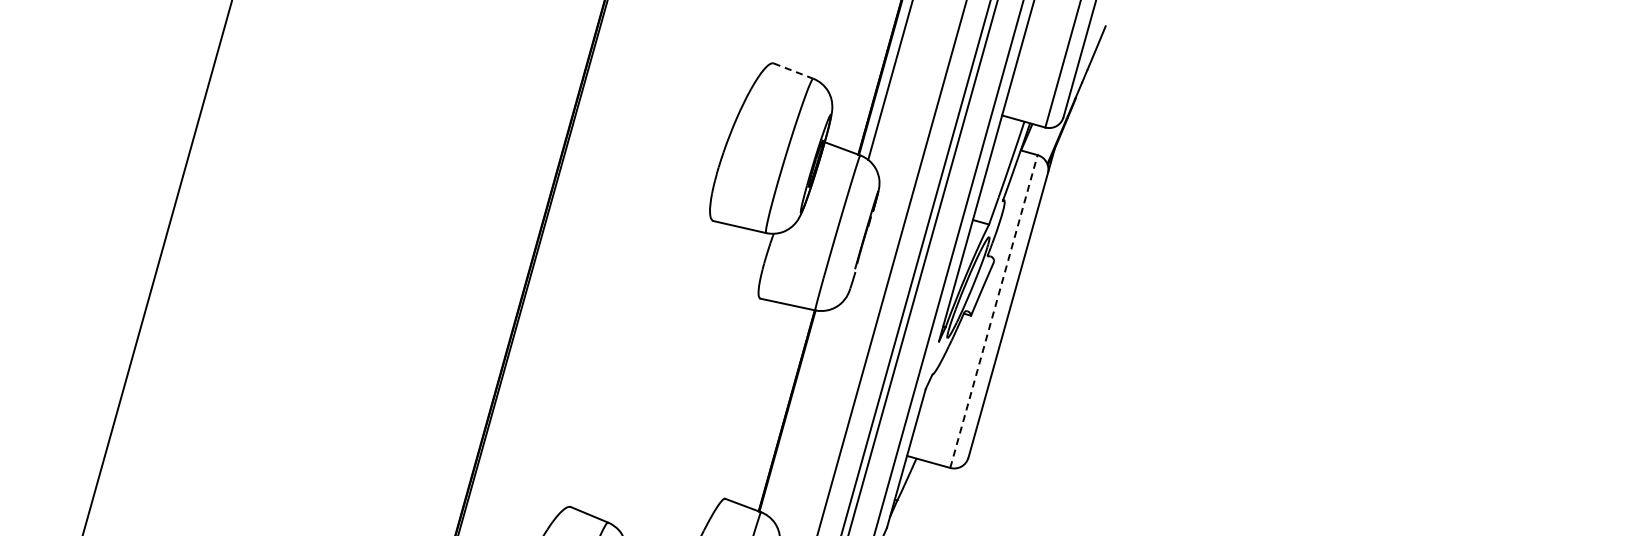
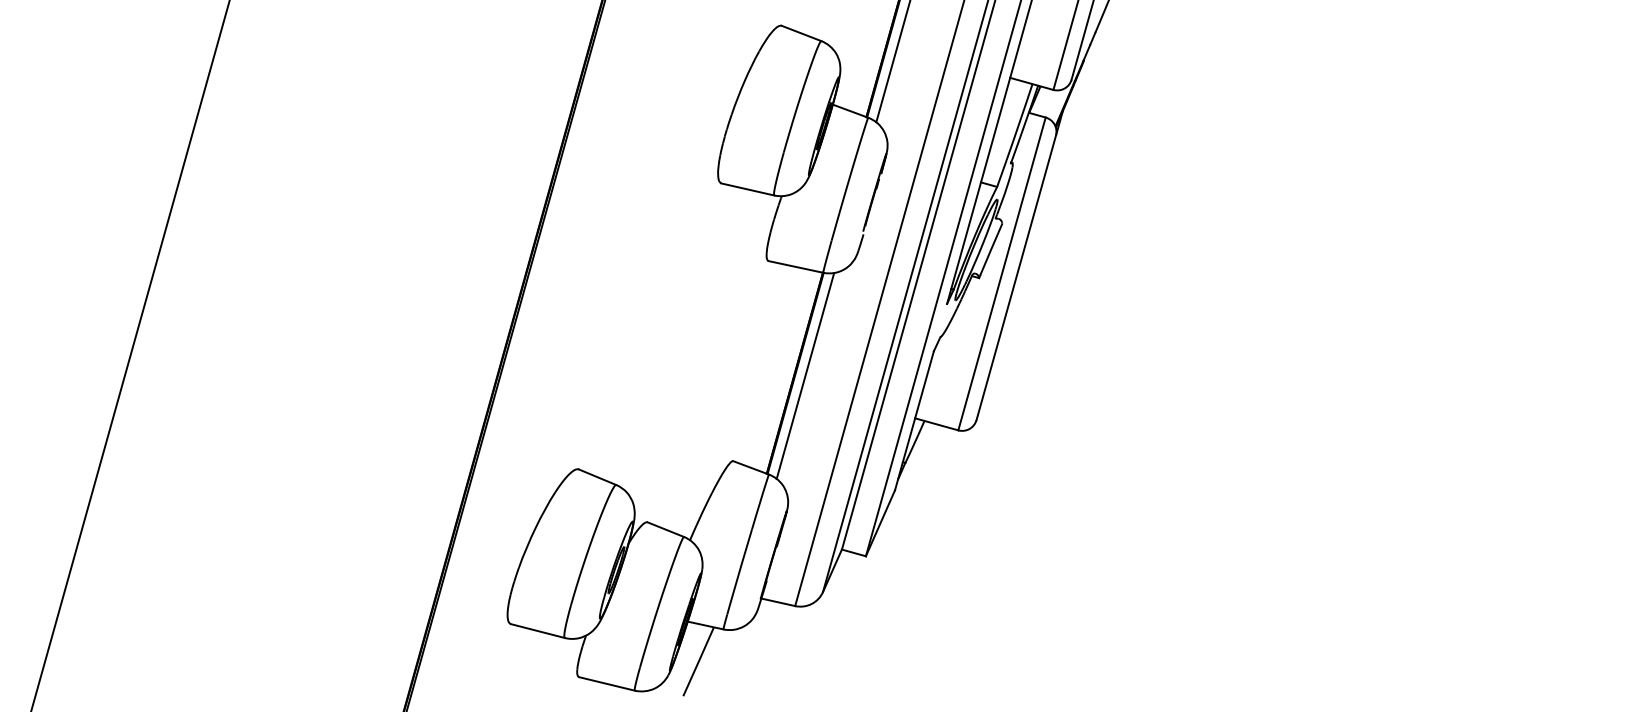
line: (794, 71) -> (802, 33), dashed -> solid
line: (994, 311) -> (1002, 273), dashed -> solid
line: (797, 413) -> (805, 375), added

